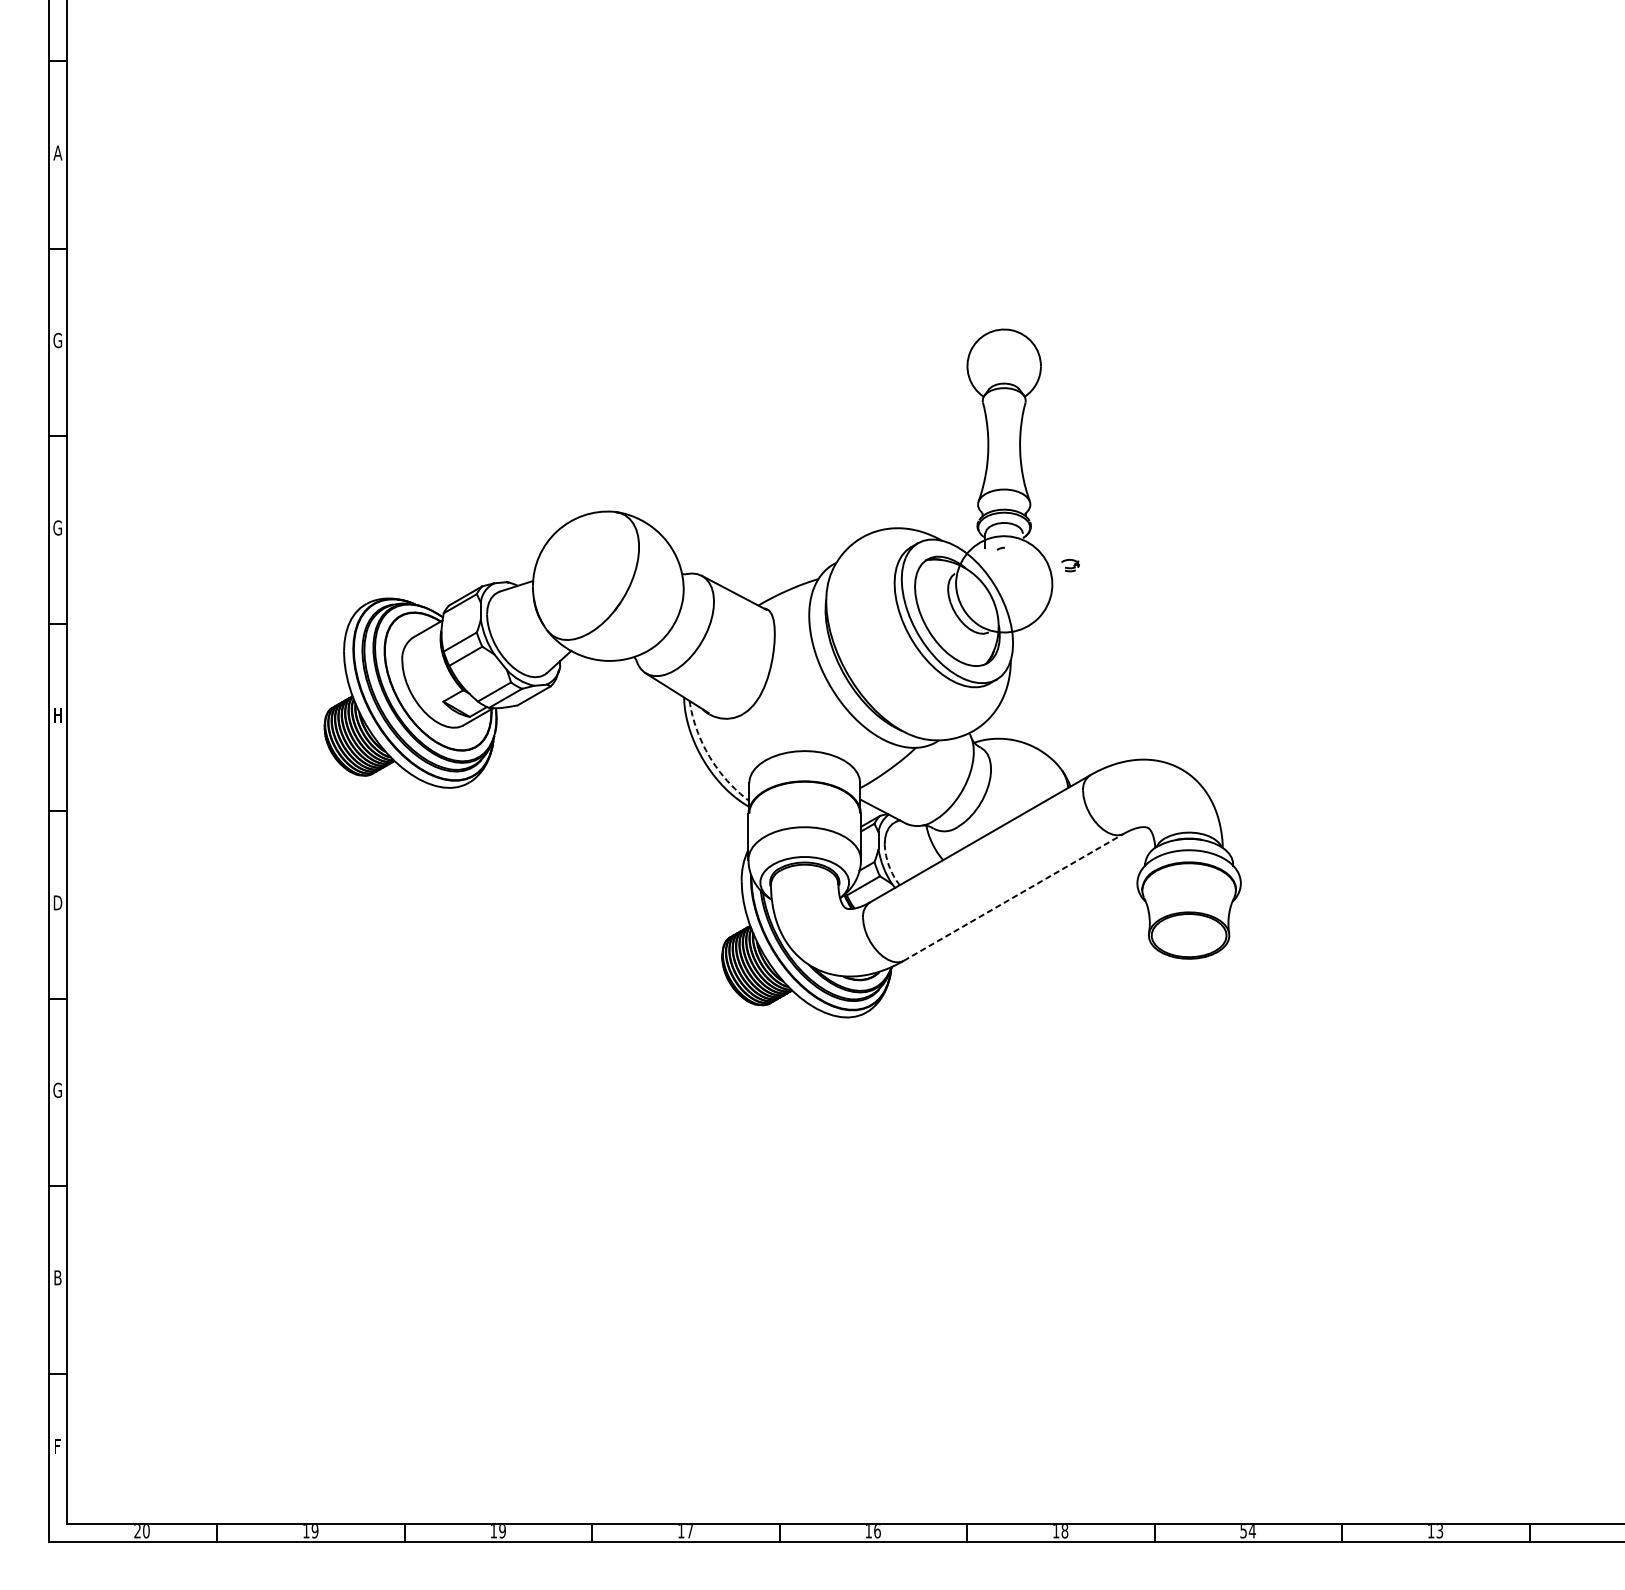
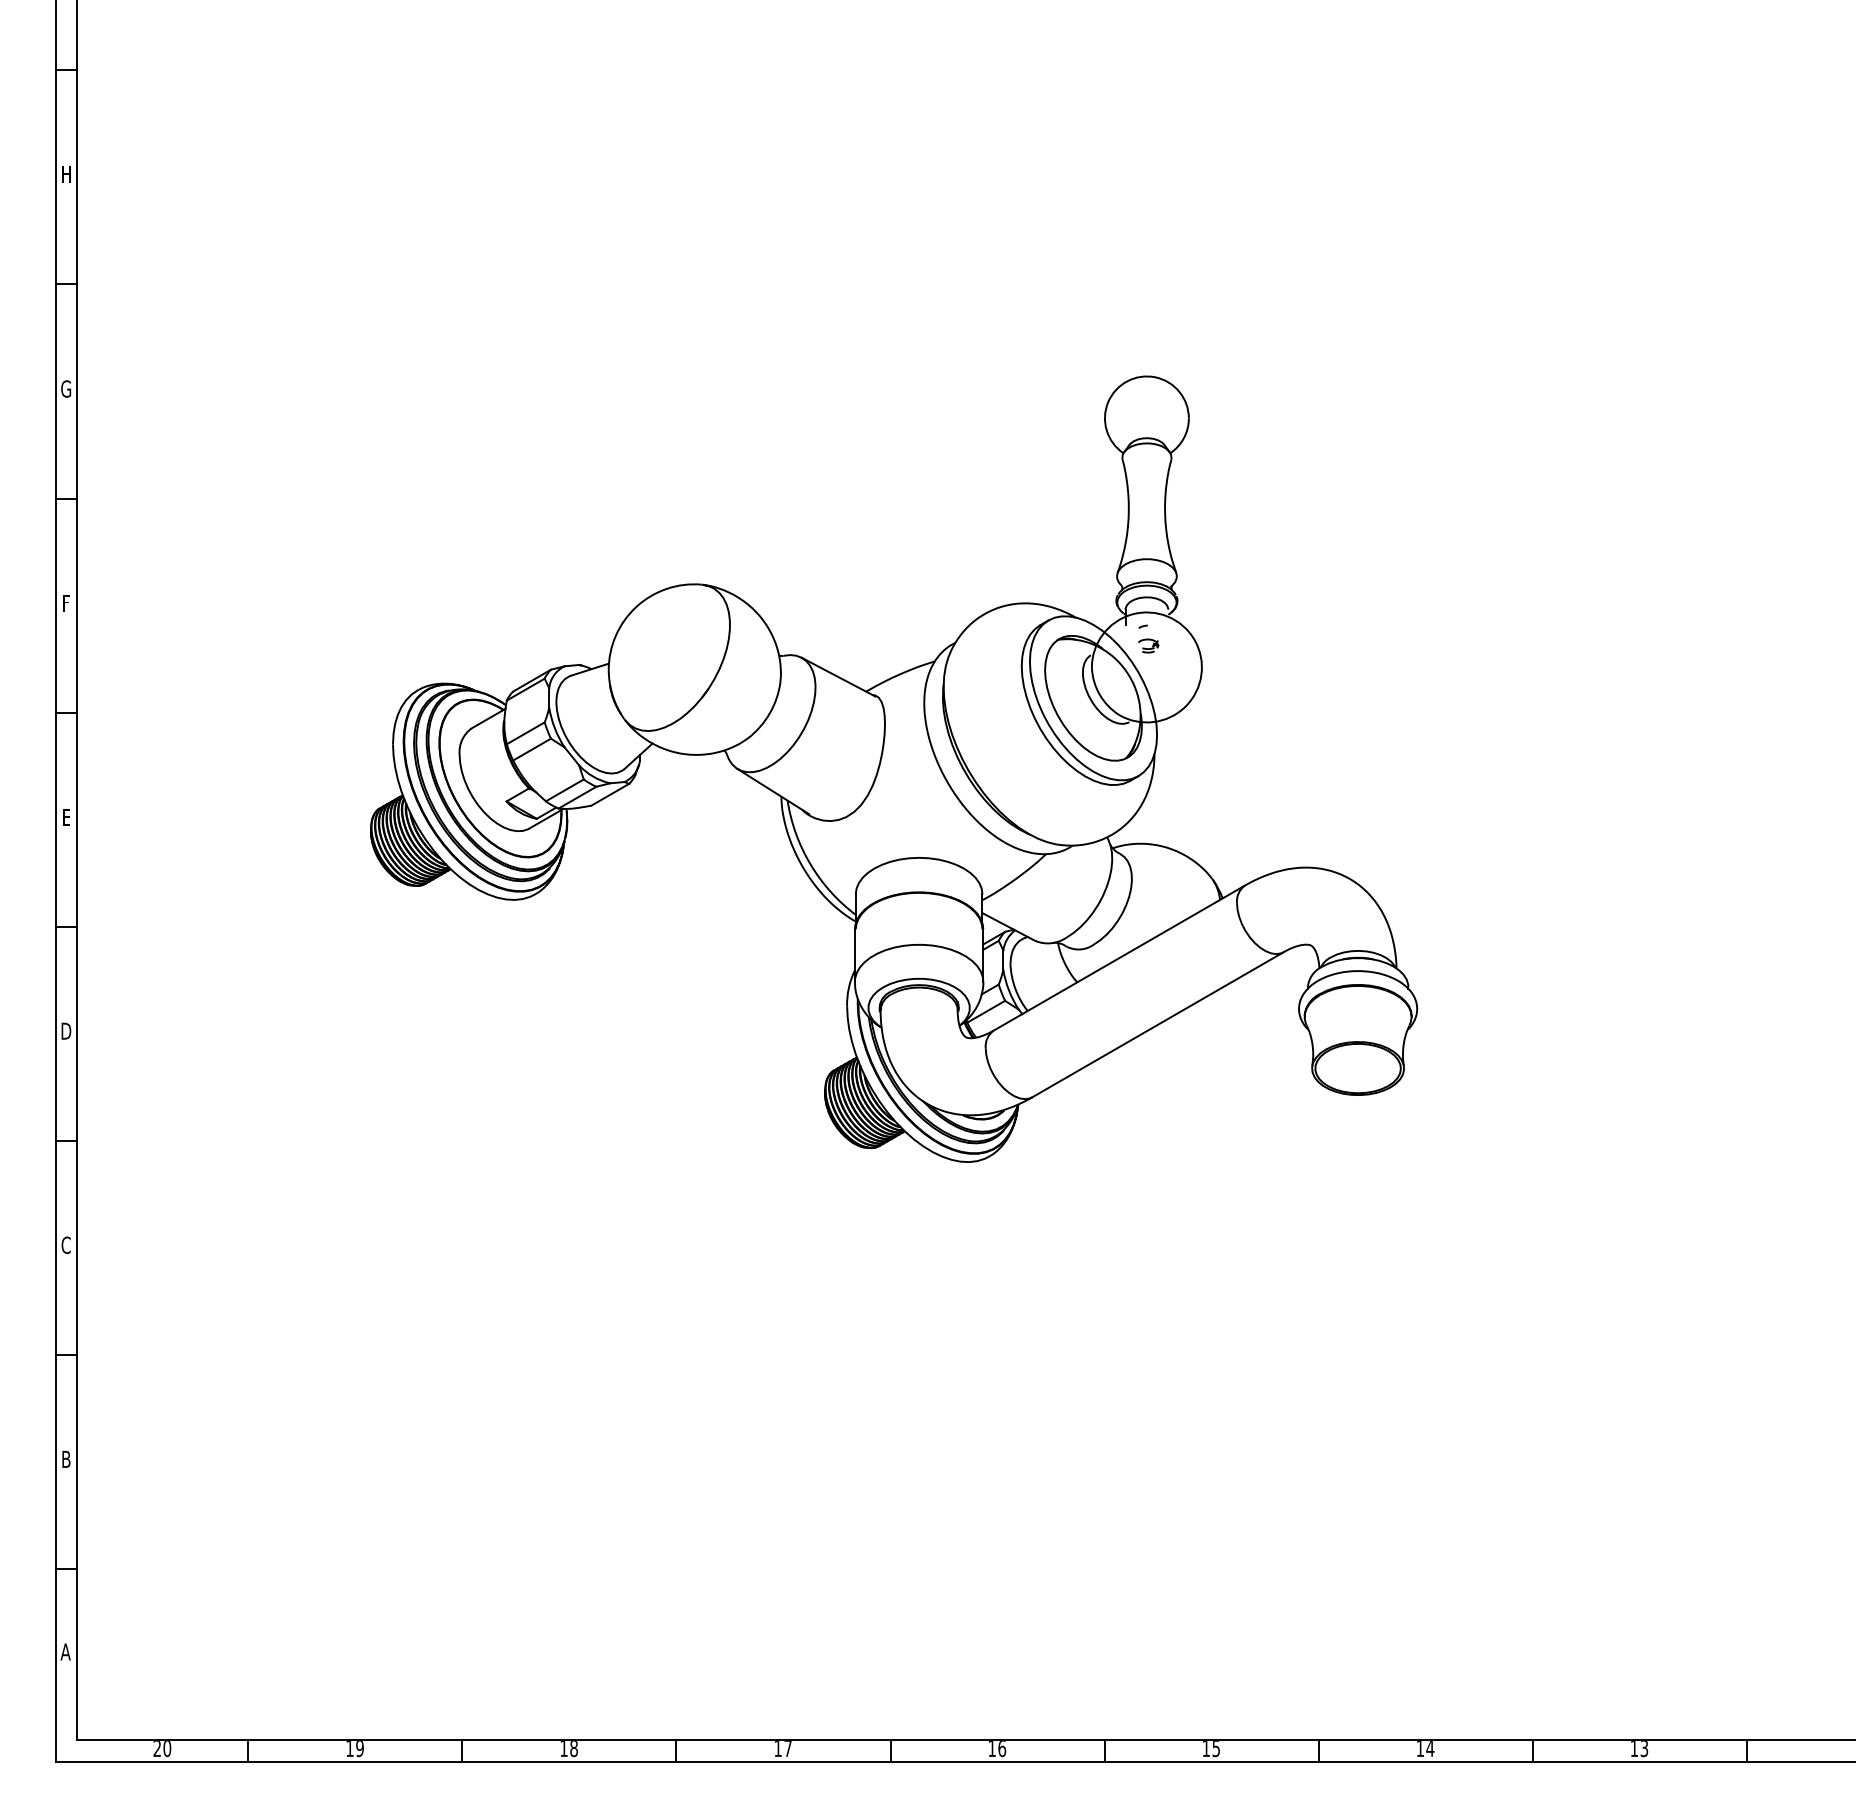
text: (58, 152) -> (66, 174), A -> H
text: (57, 527) -> (65, 602), G -> F
part: (1070, 565) -> (1148, 645), moved
text: (58, 715) -> (66, 817), H -> E
arc: (709, 756) -> (810, 864), dashed -> solid
arc: (889, 865) -> (1015, 988), dashed -> solid
line: (1014, 897) -> (1158, 1024), dashed -> solid
text: (57, 1089) -> (65, 1244), G -> C
text: (57, 1446) -> (65, 1651), F -> A
text: (502, 1531) -> (573, 1749), 19 -> 18
text: (1065, 1531) -> (1216, 1749), 18 -> 15
text: (1242, 1531) -> (1419, 1749), 54 -> 14

